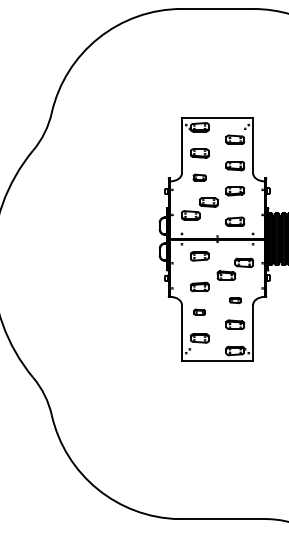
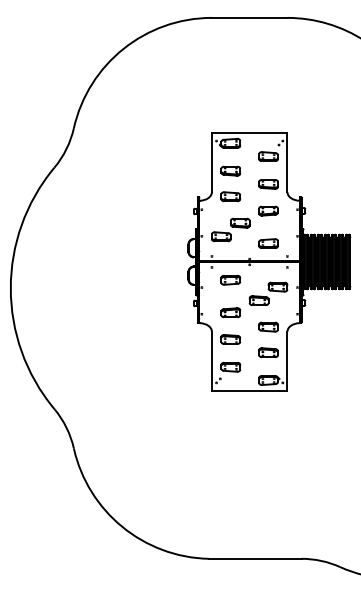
part: (199, 177) -> (230, 196), size x1.43
part: (235, 300) -> (268, 326), size x1.67
part: (199, 312) -> (230, 339), size x1.67

